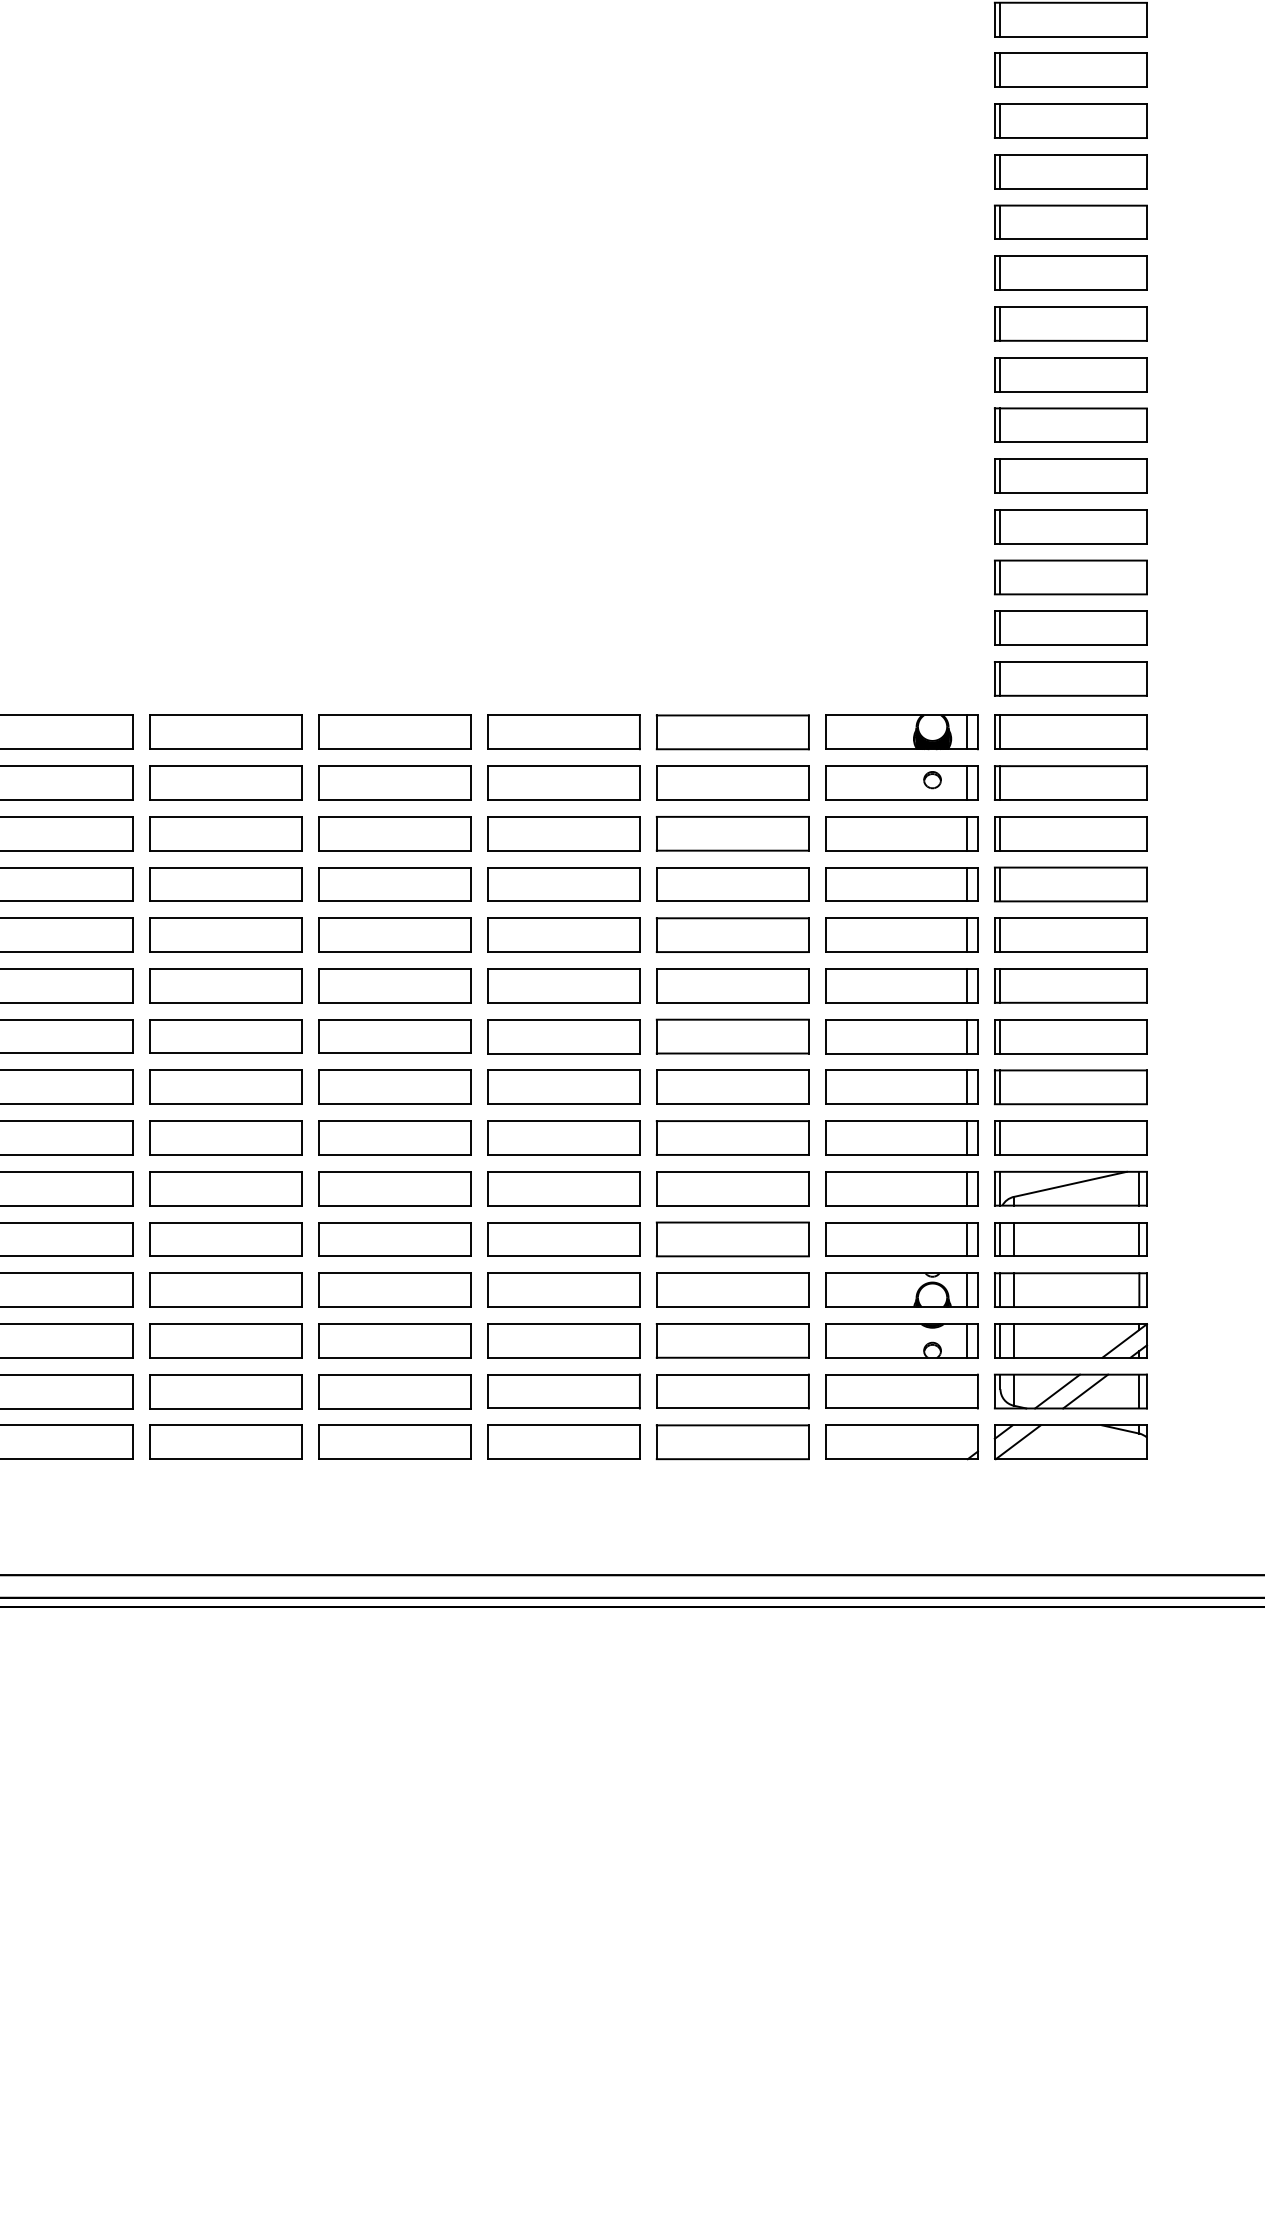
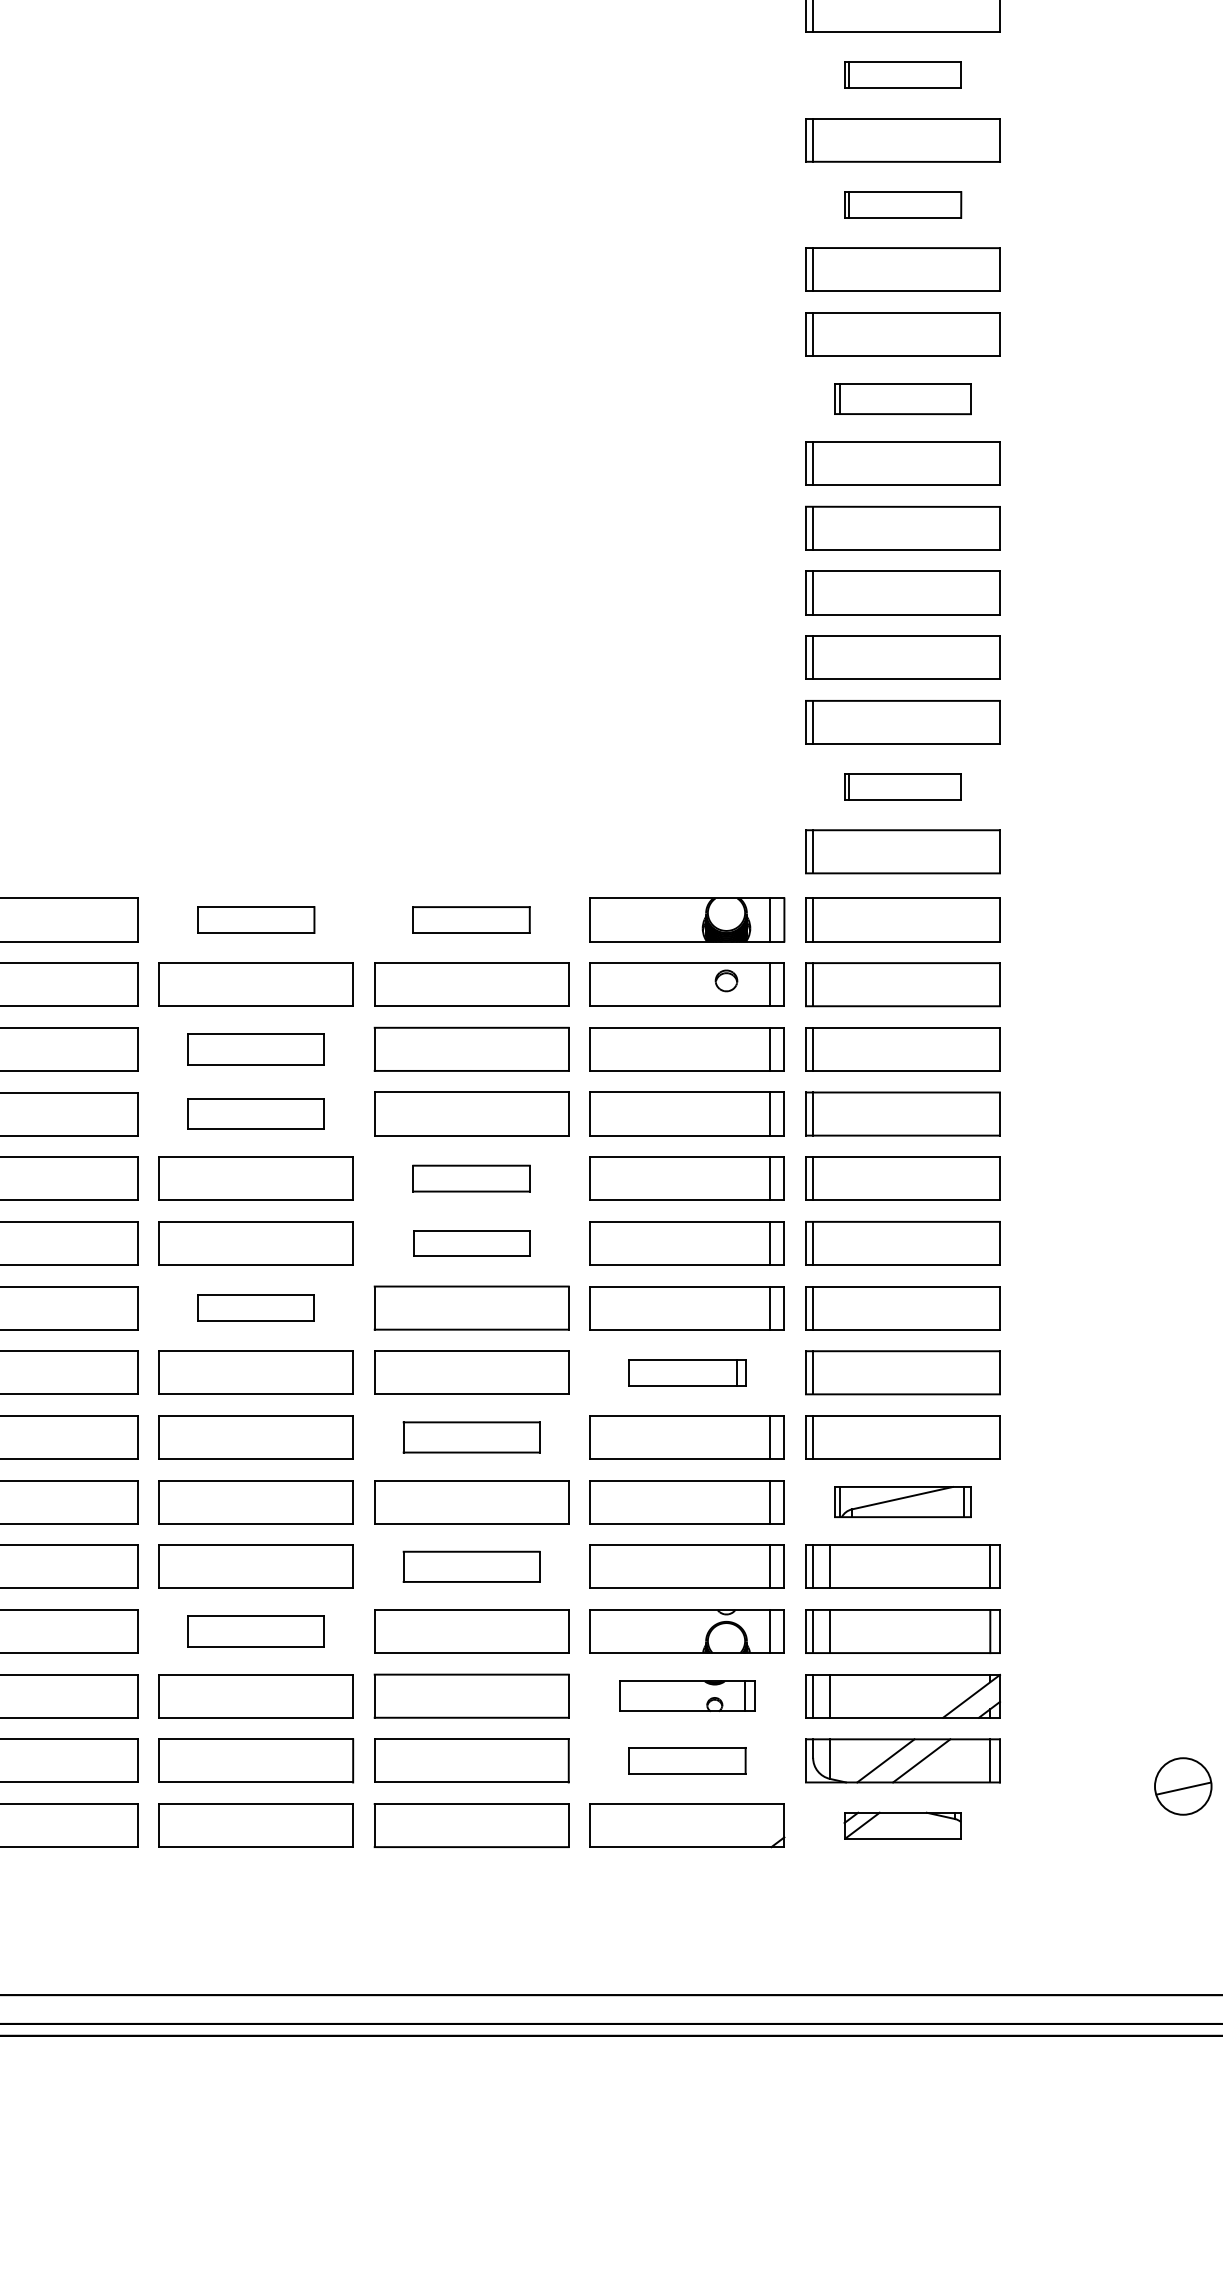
part: (1070, 69) -> (902, 74), size x0.6
part: (1070, 171) -> (902, 204), size x0.6
part: (1070, 323) -> (902, 398), size x0.7
part: (1070, 627) -> (902, 786), size x0.6
part: (563, 732) -> (255, 920), size x0.6
part: (732, 732) -> (471, 920), size x0.6
part: (563, 833) -> (255, 1049), size x0.7
part: (563, 884) -> (255, 1114), size x0.7
part: (732, 934) -> (471, 1177), size x0.6
part: (732, 985) -> (471, 1242), size x0.6
part: (563, 1036) -> (255, 1307), size x0.6
part: (901, 1086) -> (686, 1371), size x0.6
part: (732, 1137) -> (471, 1436), size x0.7
part: (1070, 1188) -> (902, 1501), size x0.7
part: (732, 1239) -> (471, 1566), size x0.7
part: (563, 1289) -> (255, 1630), size x0.7
part: (901, 1340) -> (686, 1695), size x0.7
part: (901, 1391) -> (686, 1760), size x0.6
part: (1070, 1442) -> (902, 1825), size x0.6

